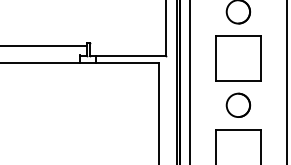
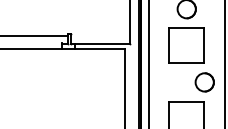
circle: (238, 105) -> (204, 82), moved

